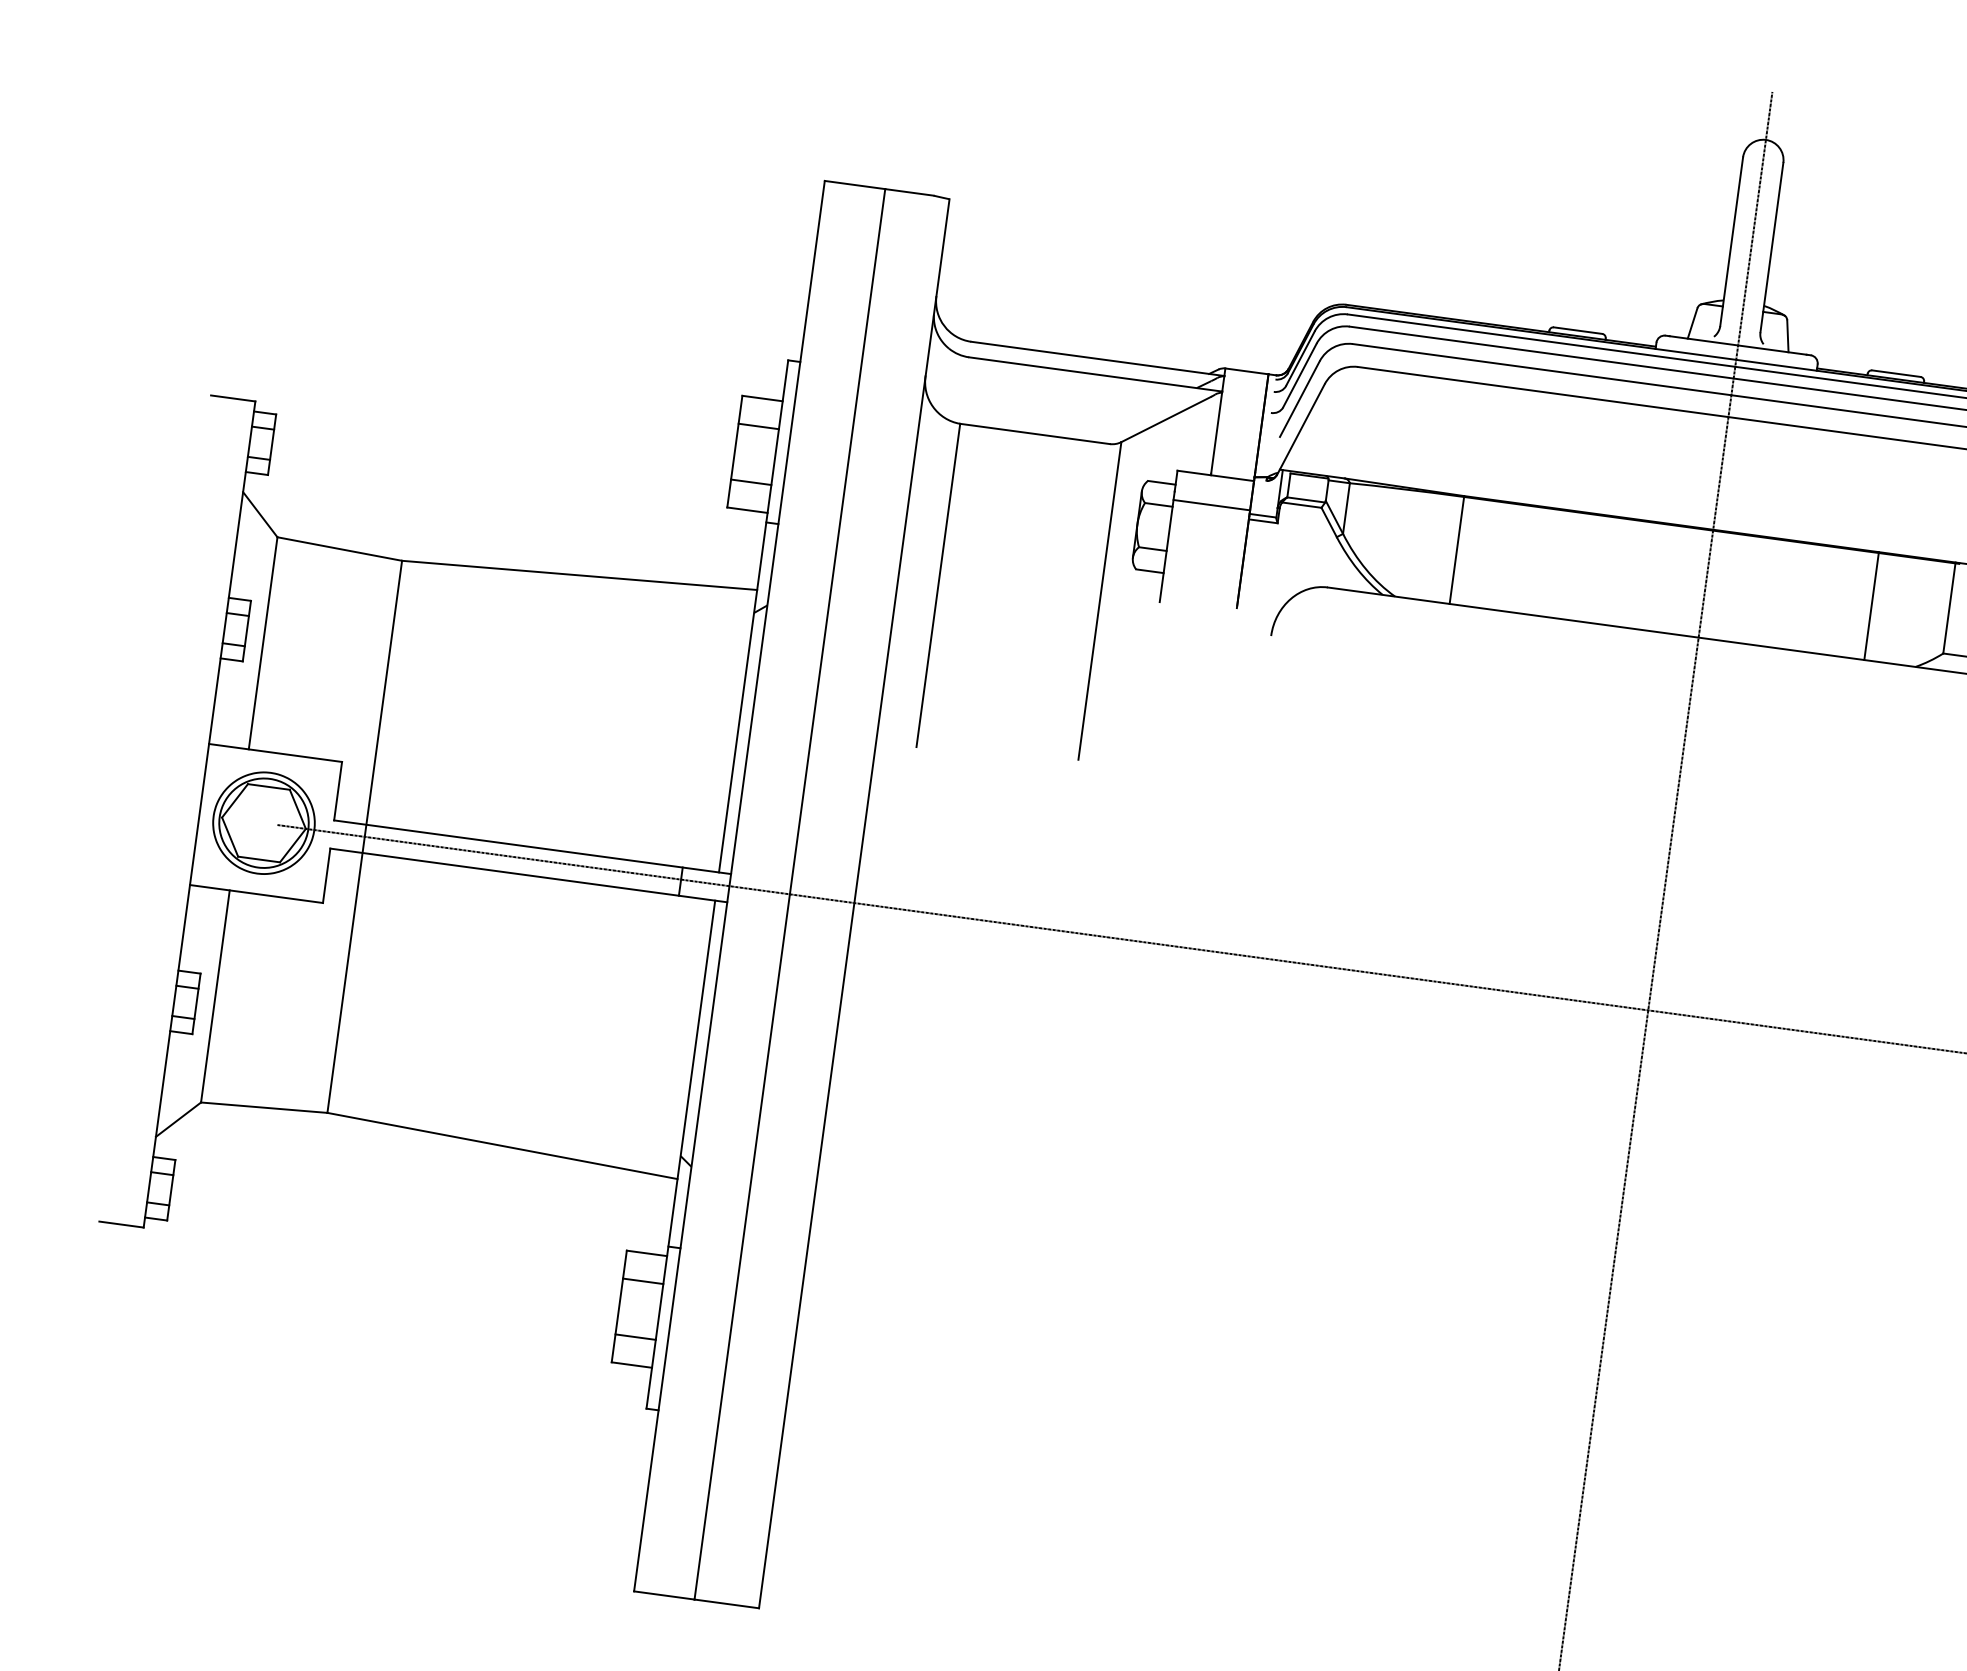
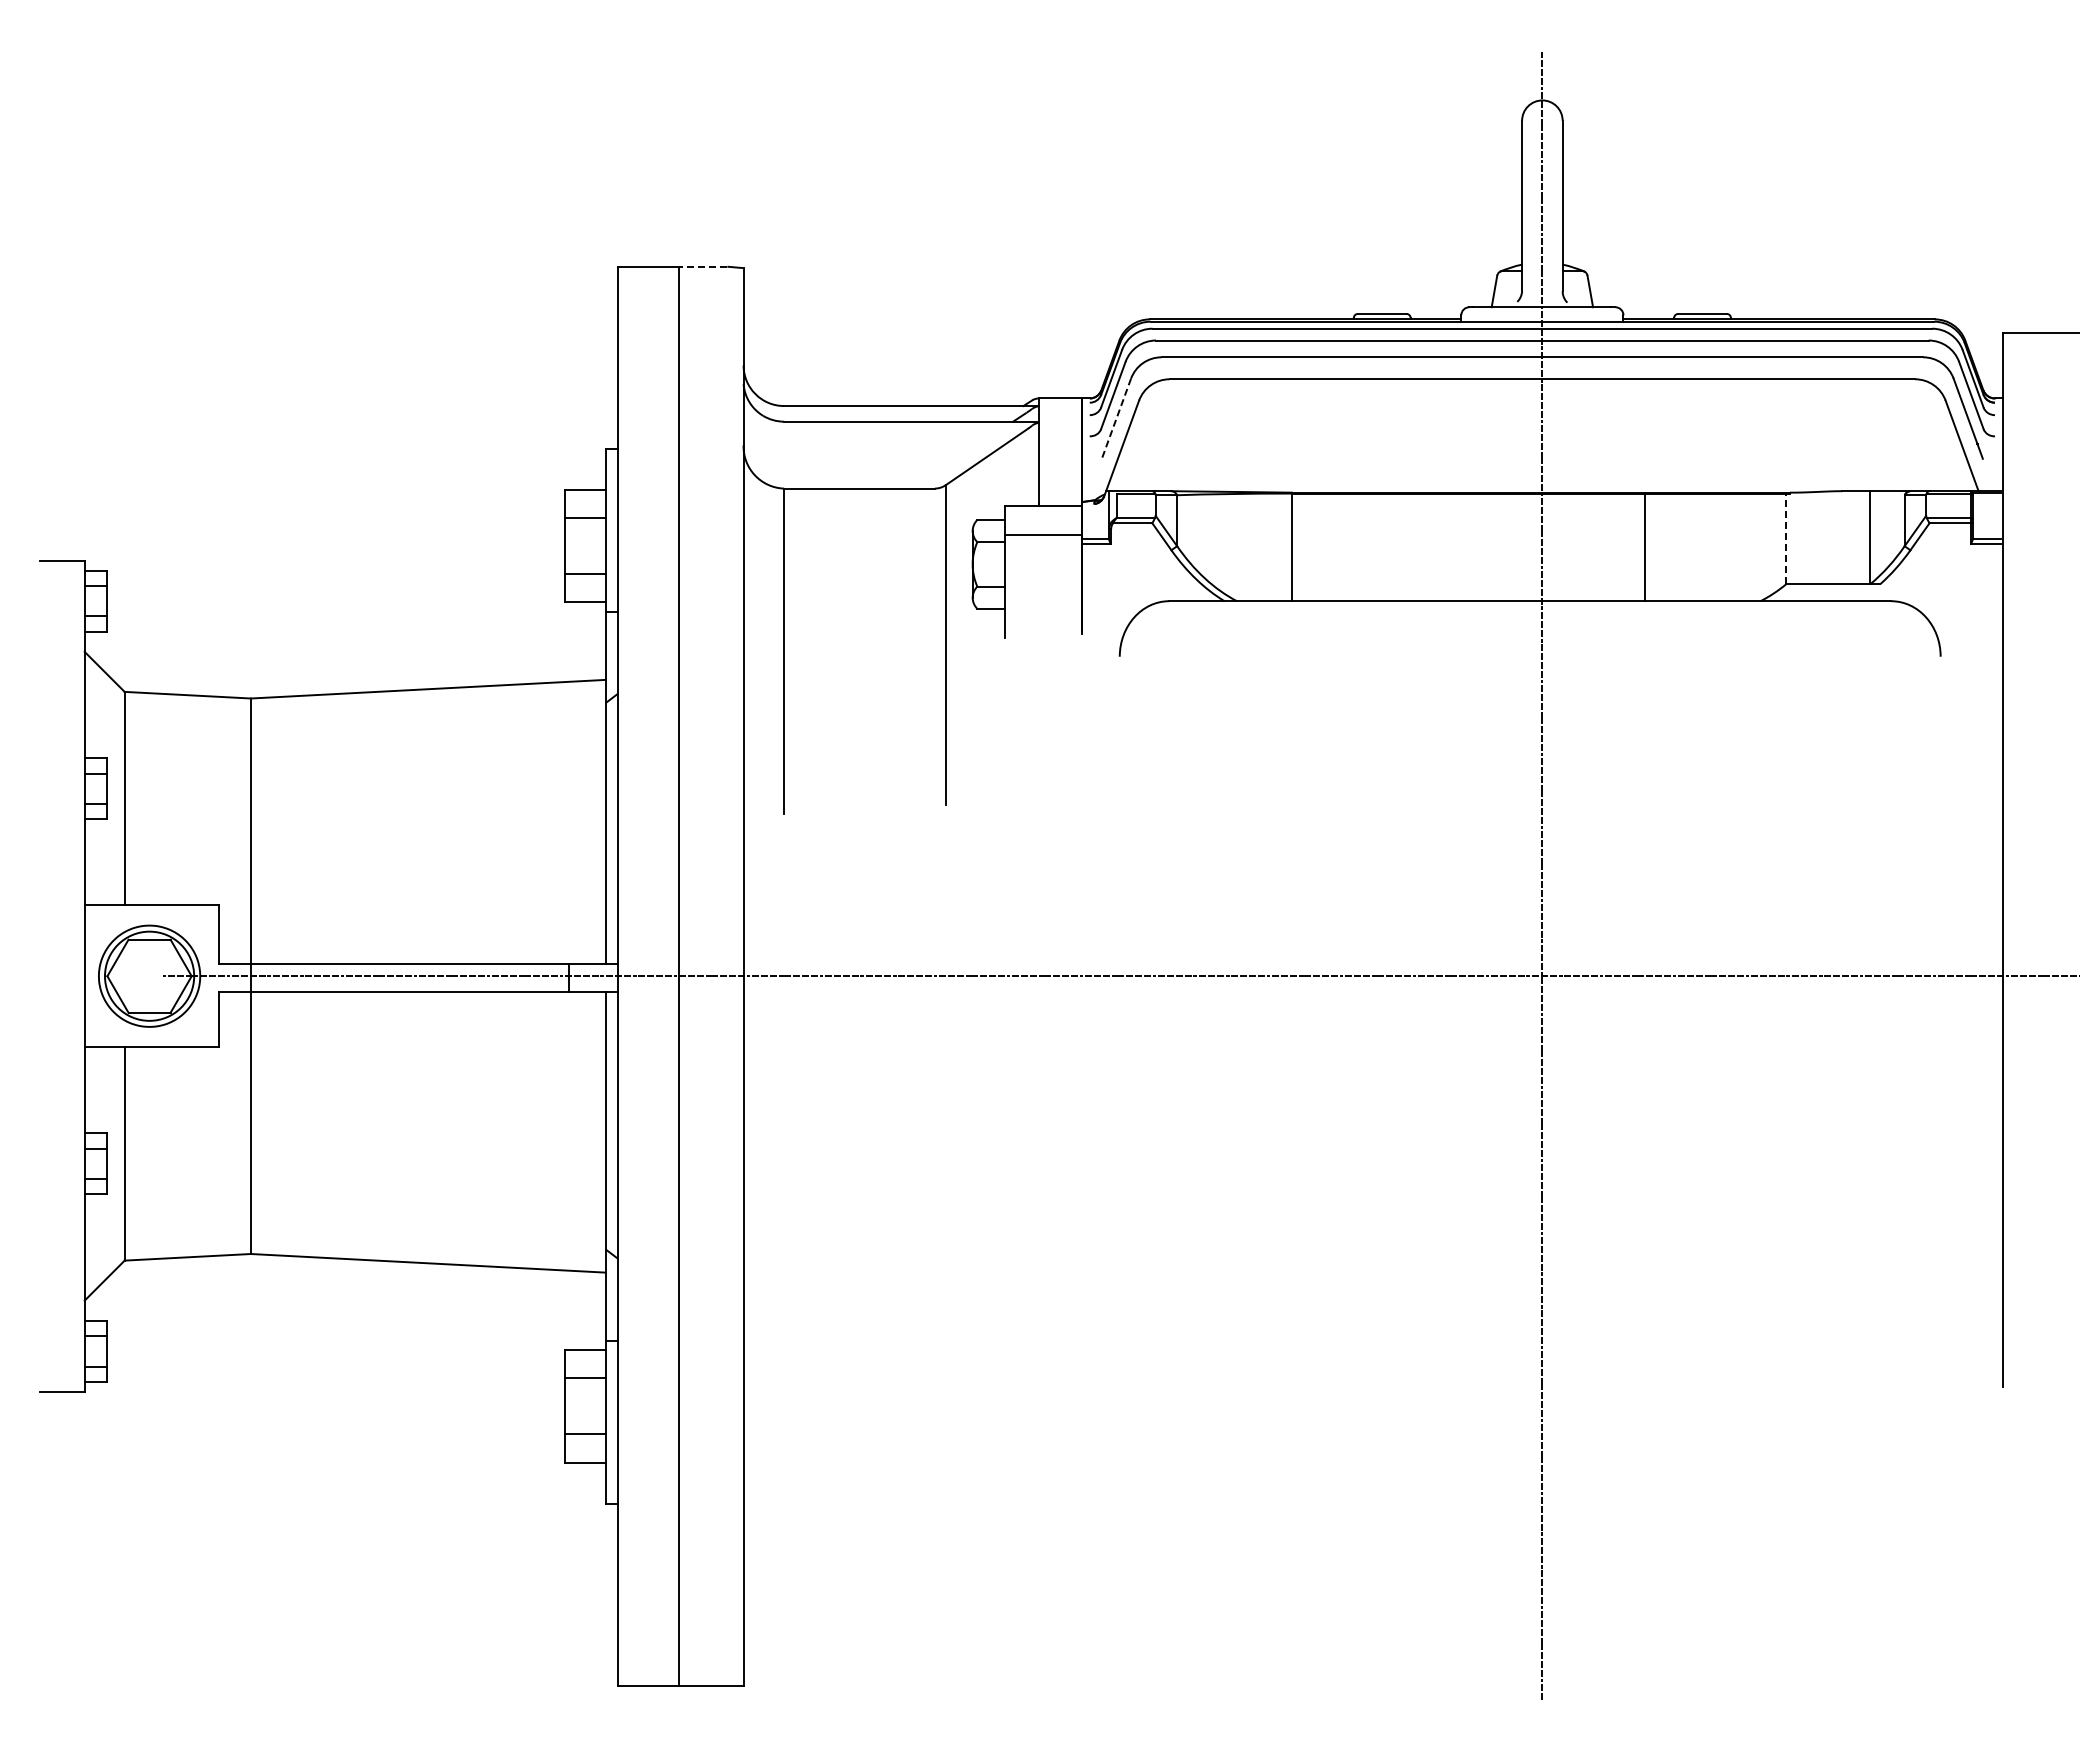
line: (908, 192) -> (702, 266), solid -> dashed
line: (1299, 398) -> (1116, 418), solid -> dashed
line: (1872, 605) -> (1645, 546), moved
line: (1949, 608) -> (1786, 538), solid -> dashed

